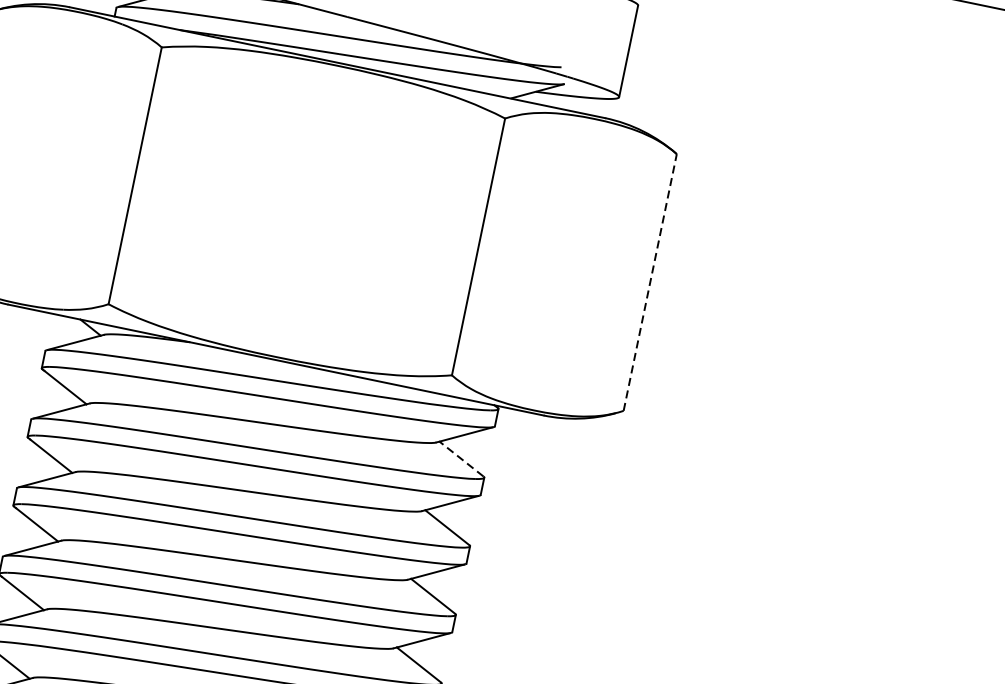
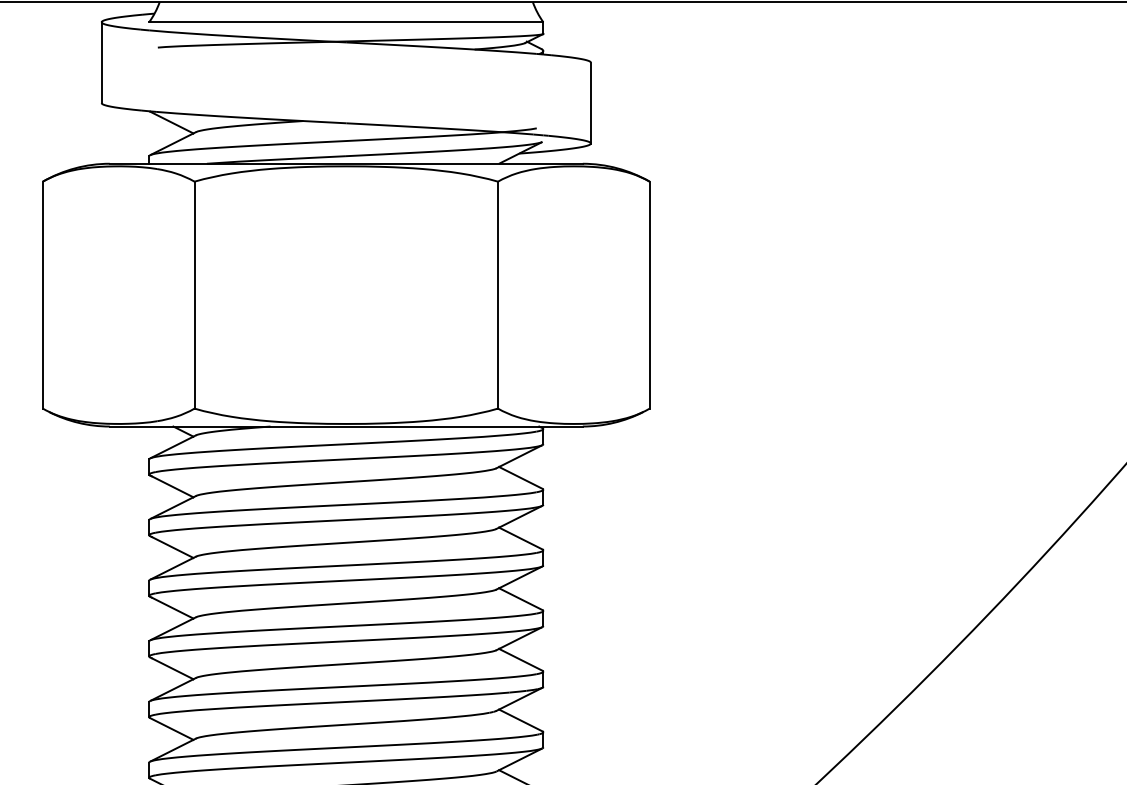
line: (650, 281) -> (649, 294), dashed -> solid
line: (461, 458) -> (520, 477), dashed -> solid

